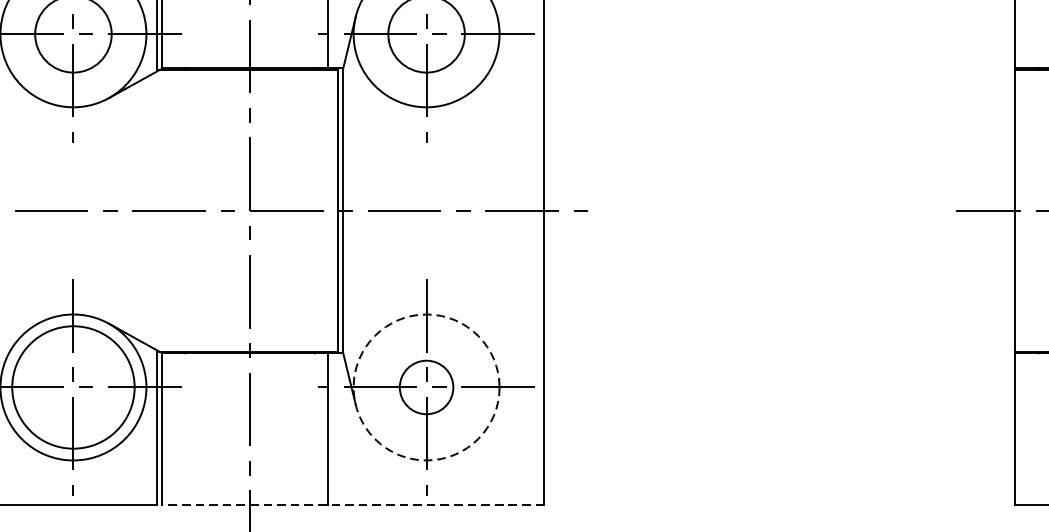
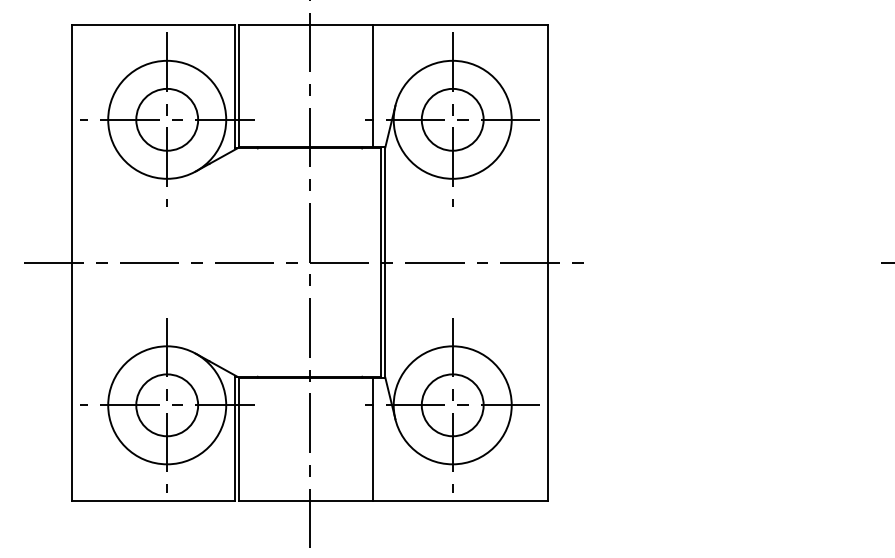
circle: (73, 387) -> (167, 405), size x0.62
circle: (426, 387) -> (452, 405), dashed -> solid
circle: (426, 387) -> (452, 405), size x1.43
line: (353, 505) -> (393, 500), dashed -> solid

